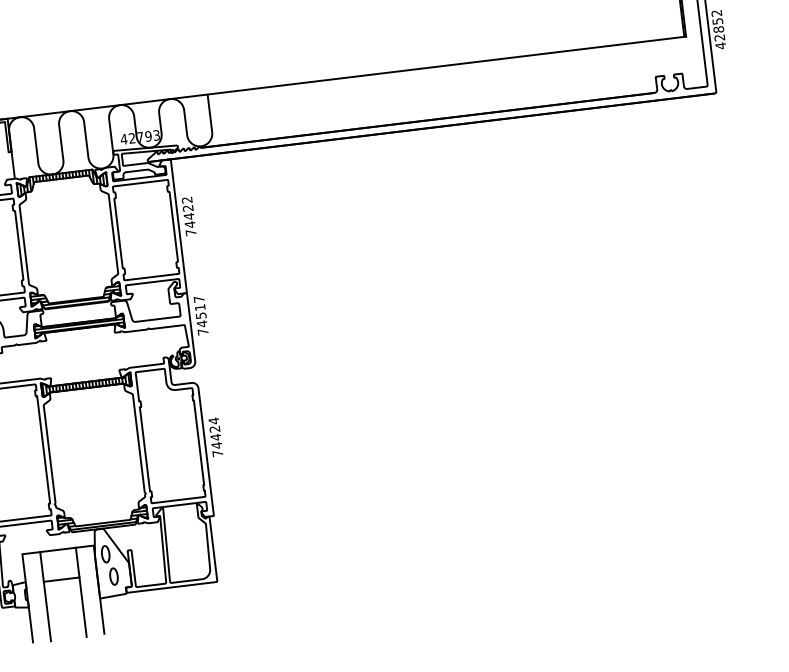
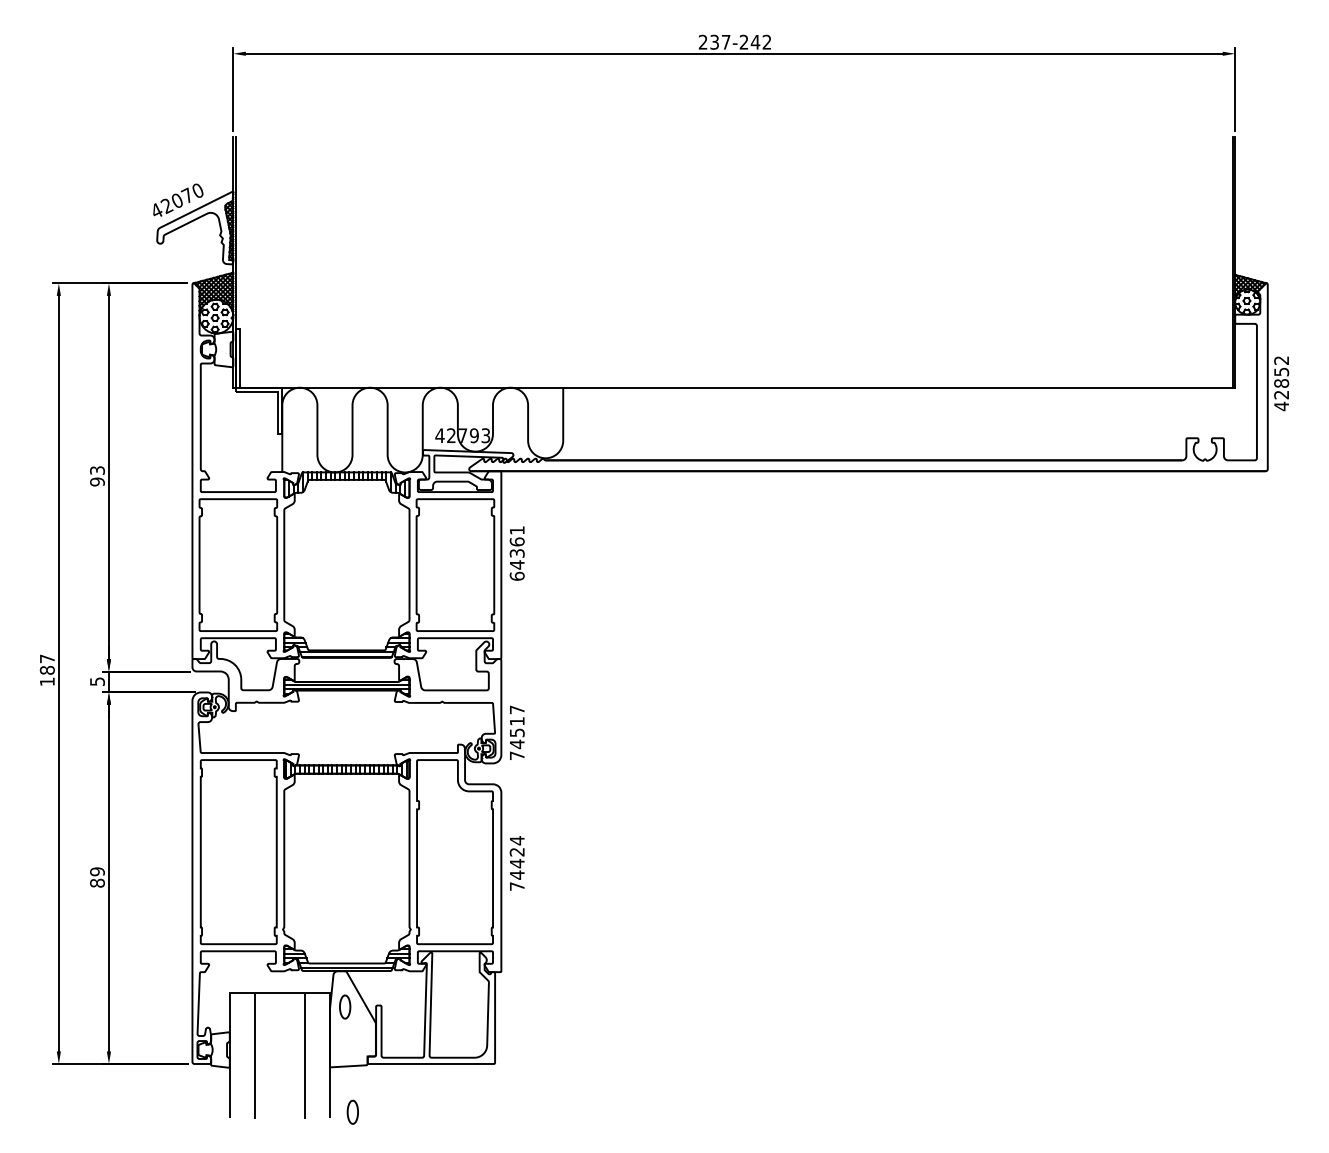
text: (188, 216) -> (516, 553), 74422 -> 64361
text: (201, 315) -> (517, 732), moved
part: (113, 576) -> (352, 1111), moved
line: (61, 579) -> (279, 1034), removed

